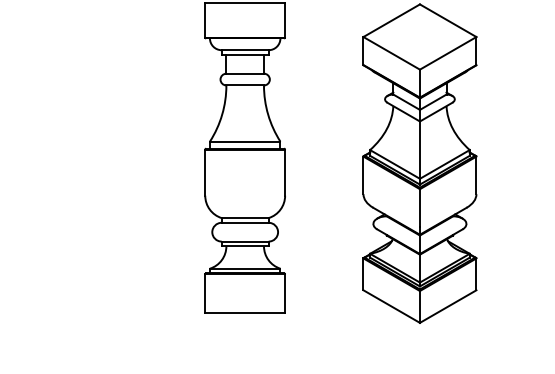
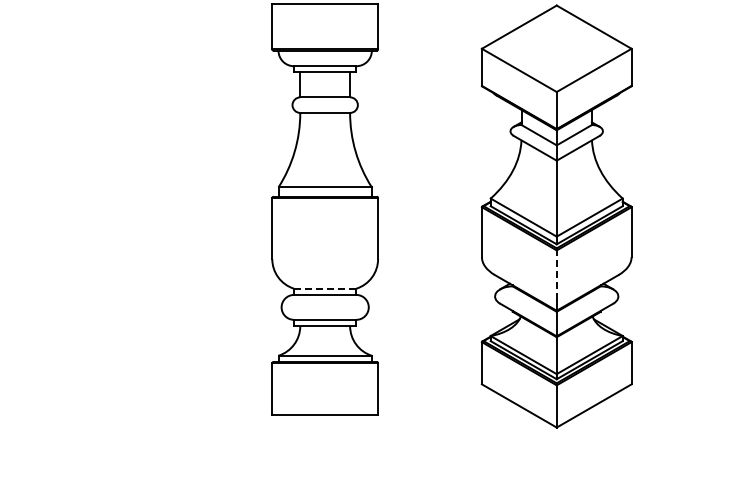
line: (419, 208) -> (556, 275), solid -> dashed
line: (244, 217) -> (324, 288), solid -> dashed

